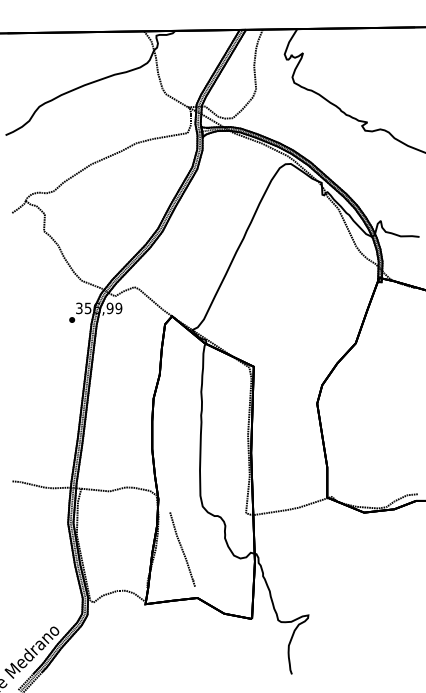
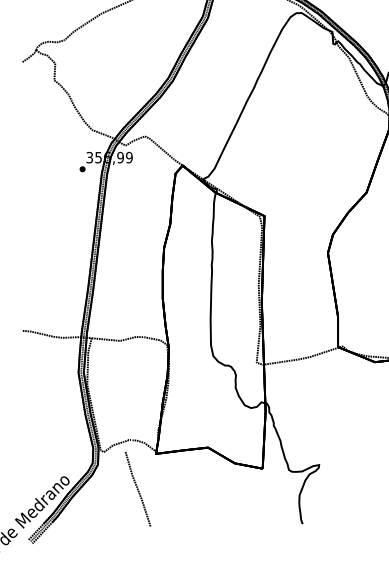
curve: (182, 549) -> (137, 489), moved

